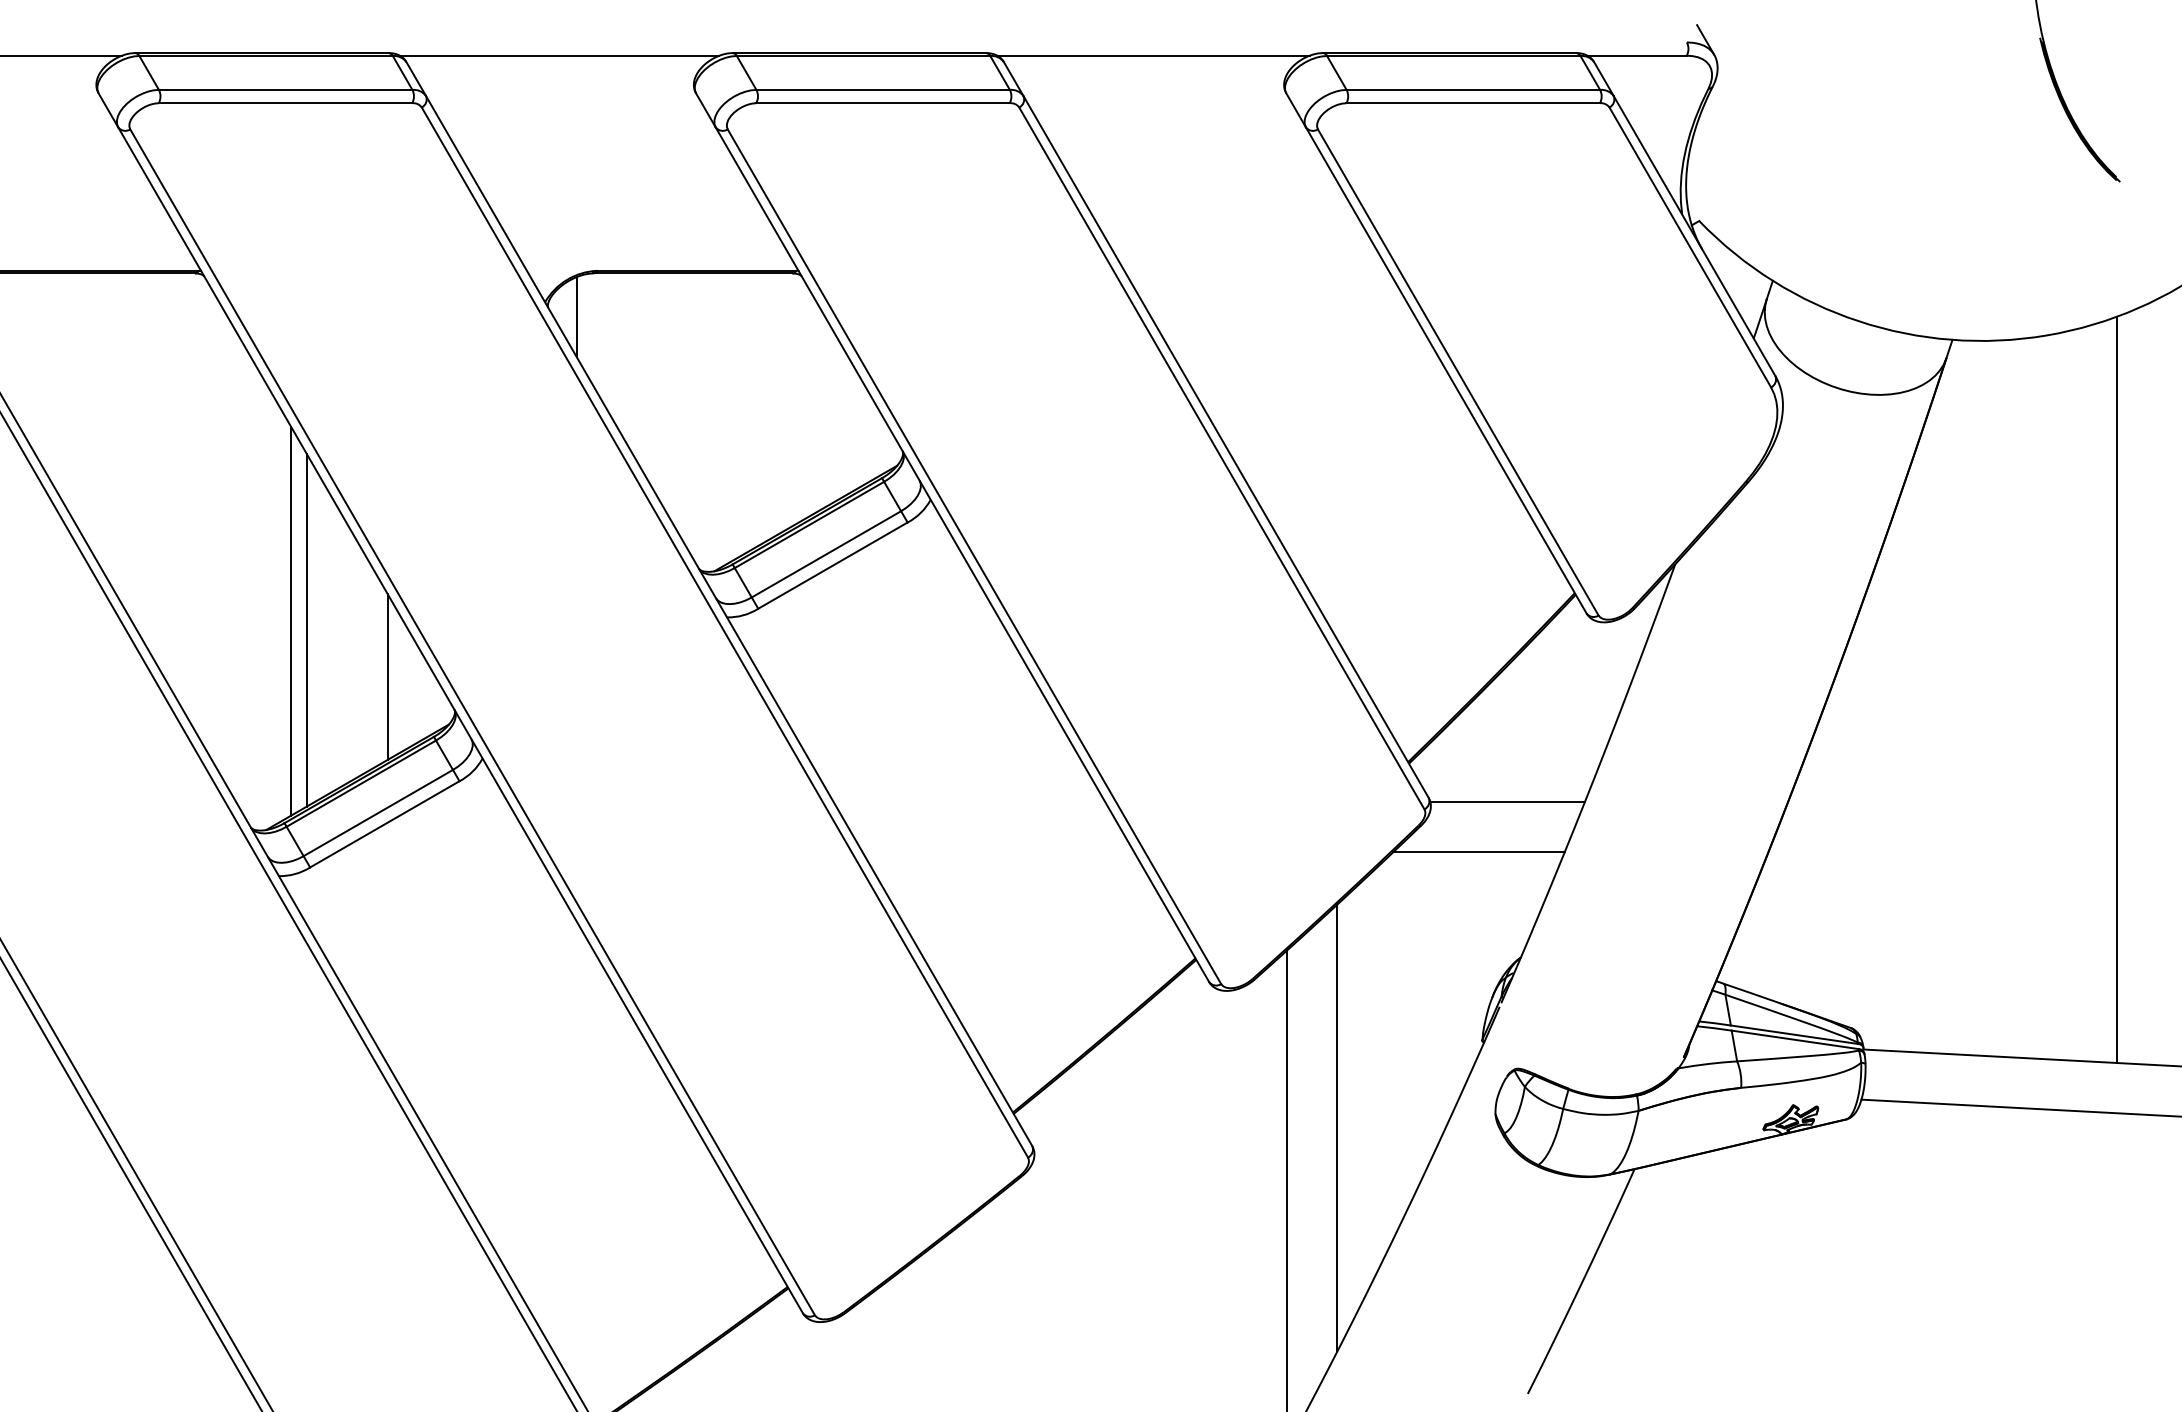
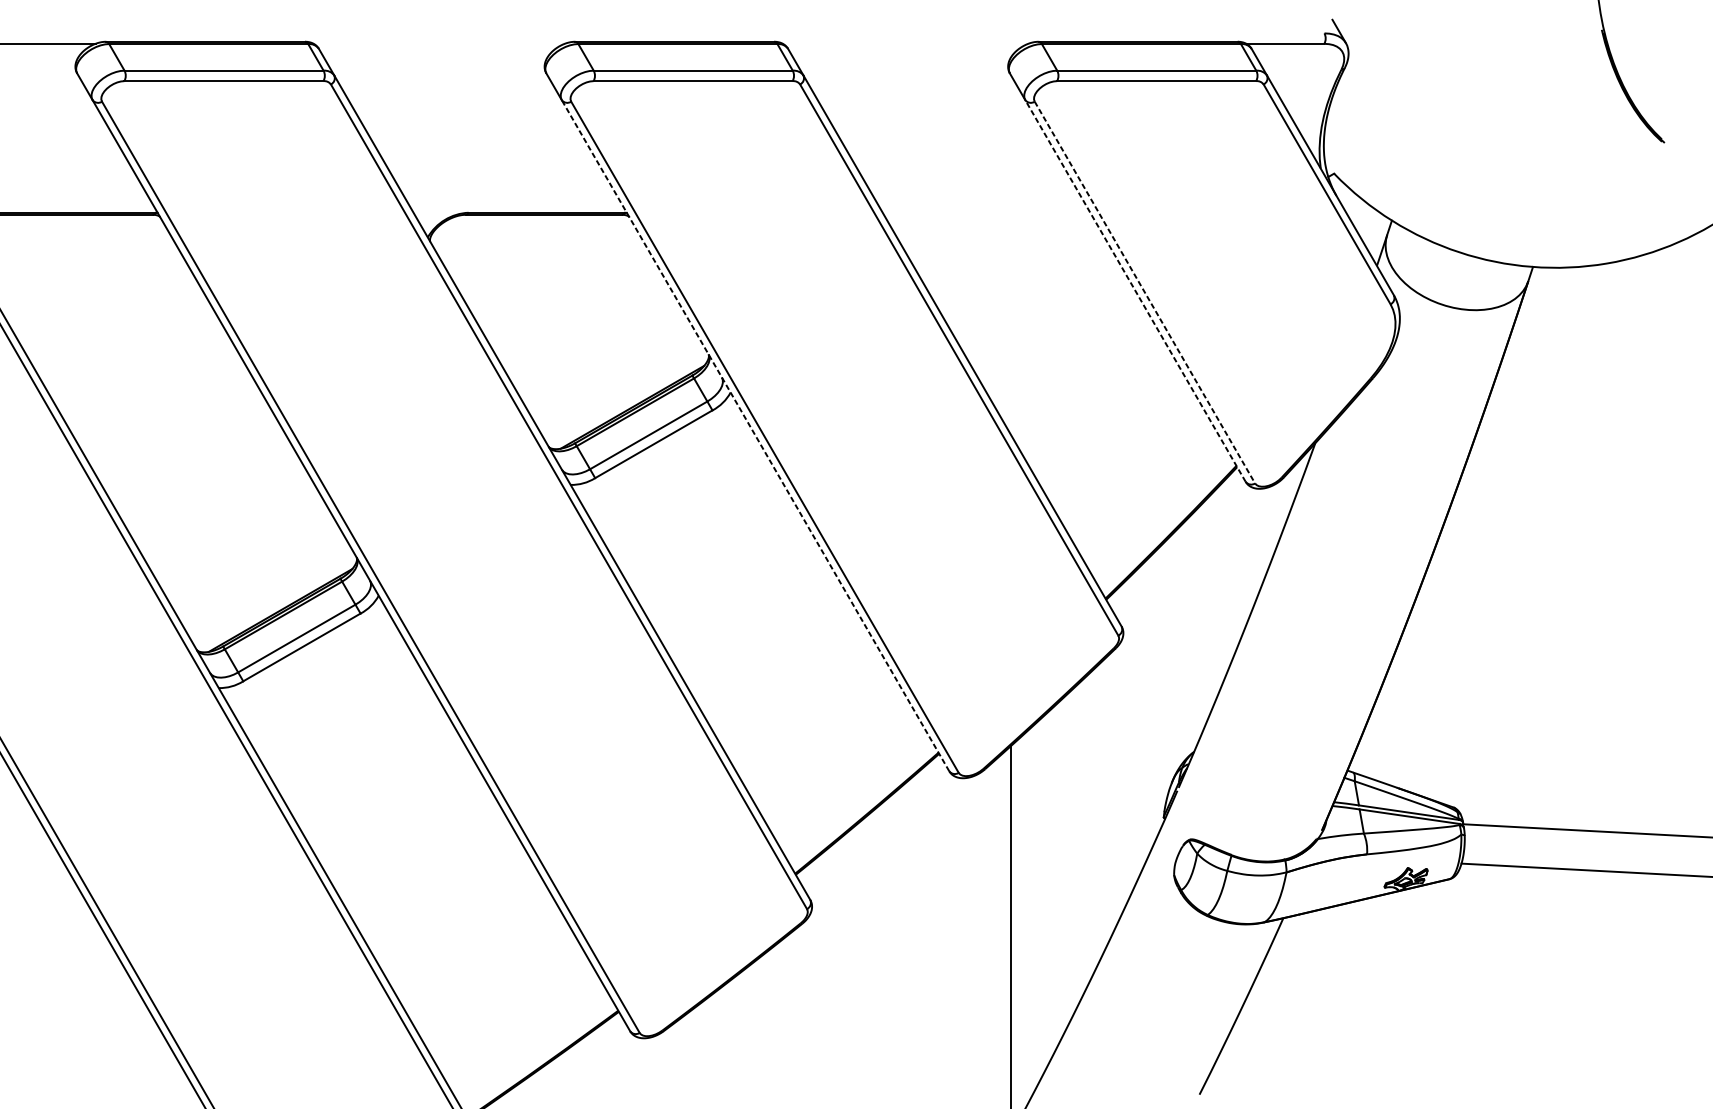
line: (559, 55) -> (439, 43), removed
line: (1153, 55) -> (905, 43), removed
line: (576, 317) -> (452, 249), removed
line: (1446, 370) -> (1135, 291), solid -> dashed
line: (1458, 372) -> (1145, 292), solid -> dashed
line: (962, 554) -> (755, 435), solid -> dashed
line: (291, 620) -> (228, 487), removed
line: (306, 629) -> (240, 494), removed
line: (387, 676) -> (304, 531), removed
line: (2116, 689) -> (1661, 541), removed
line: (1507, 801) -> (1183, 629), removed
line: (1478, 852) -> (1160, 669), removed
line: (1337, 1127) -> (1050, 885), removed

